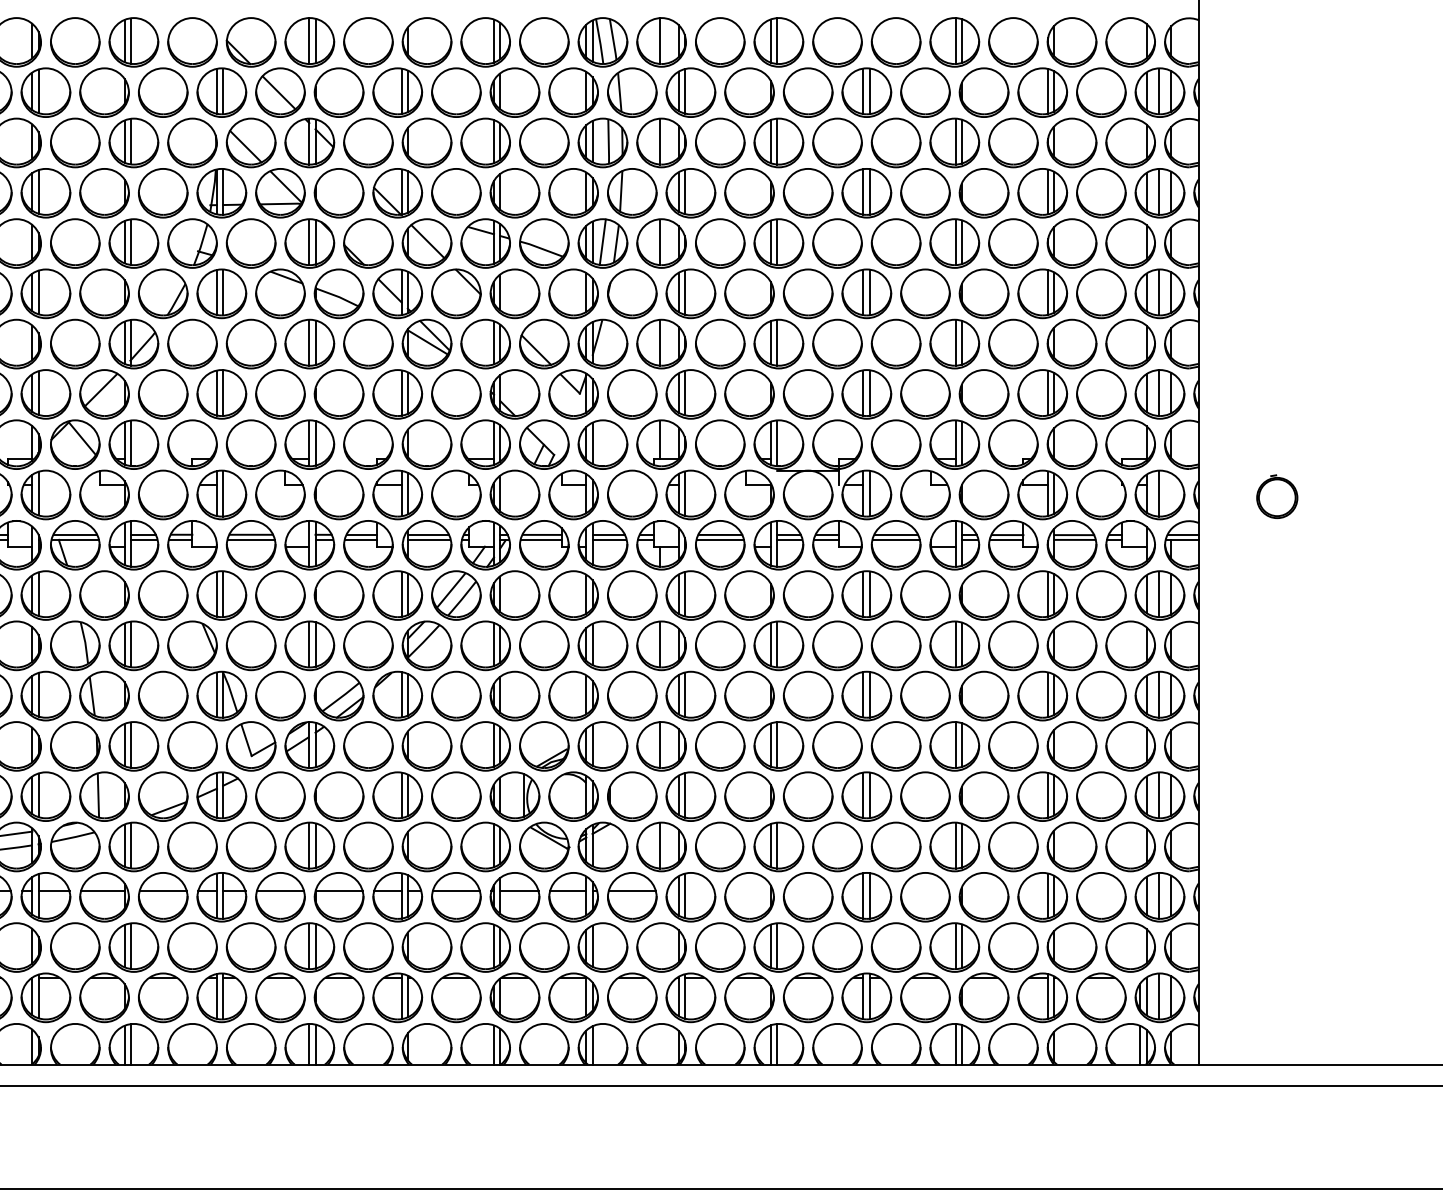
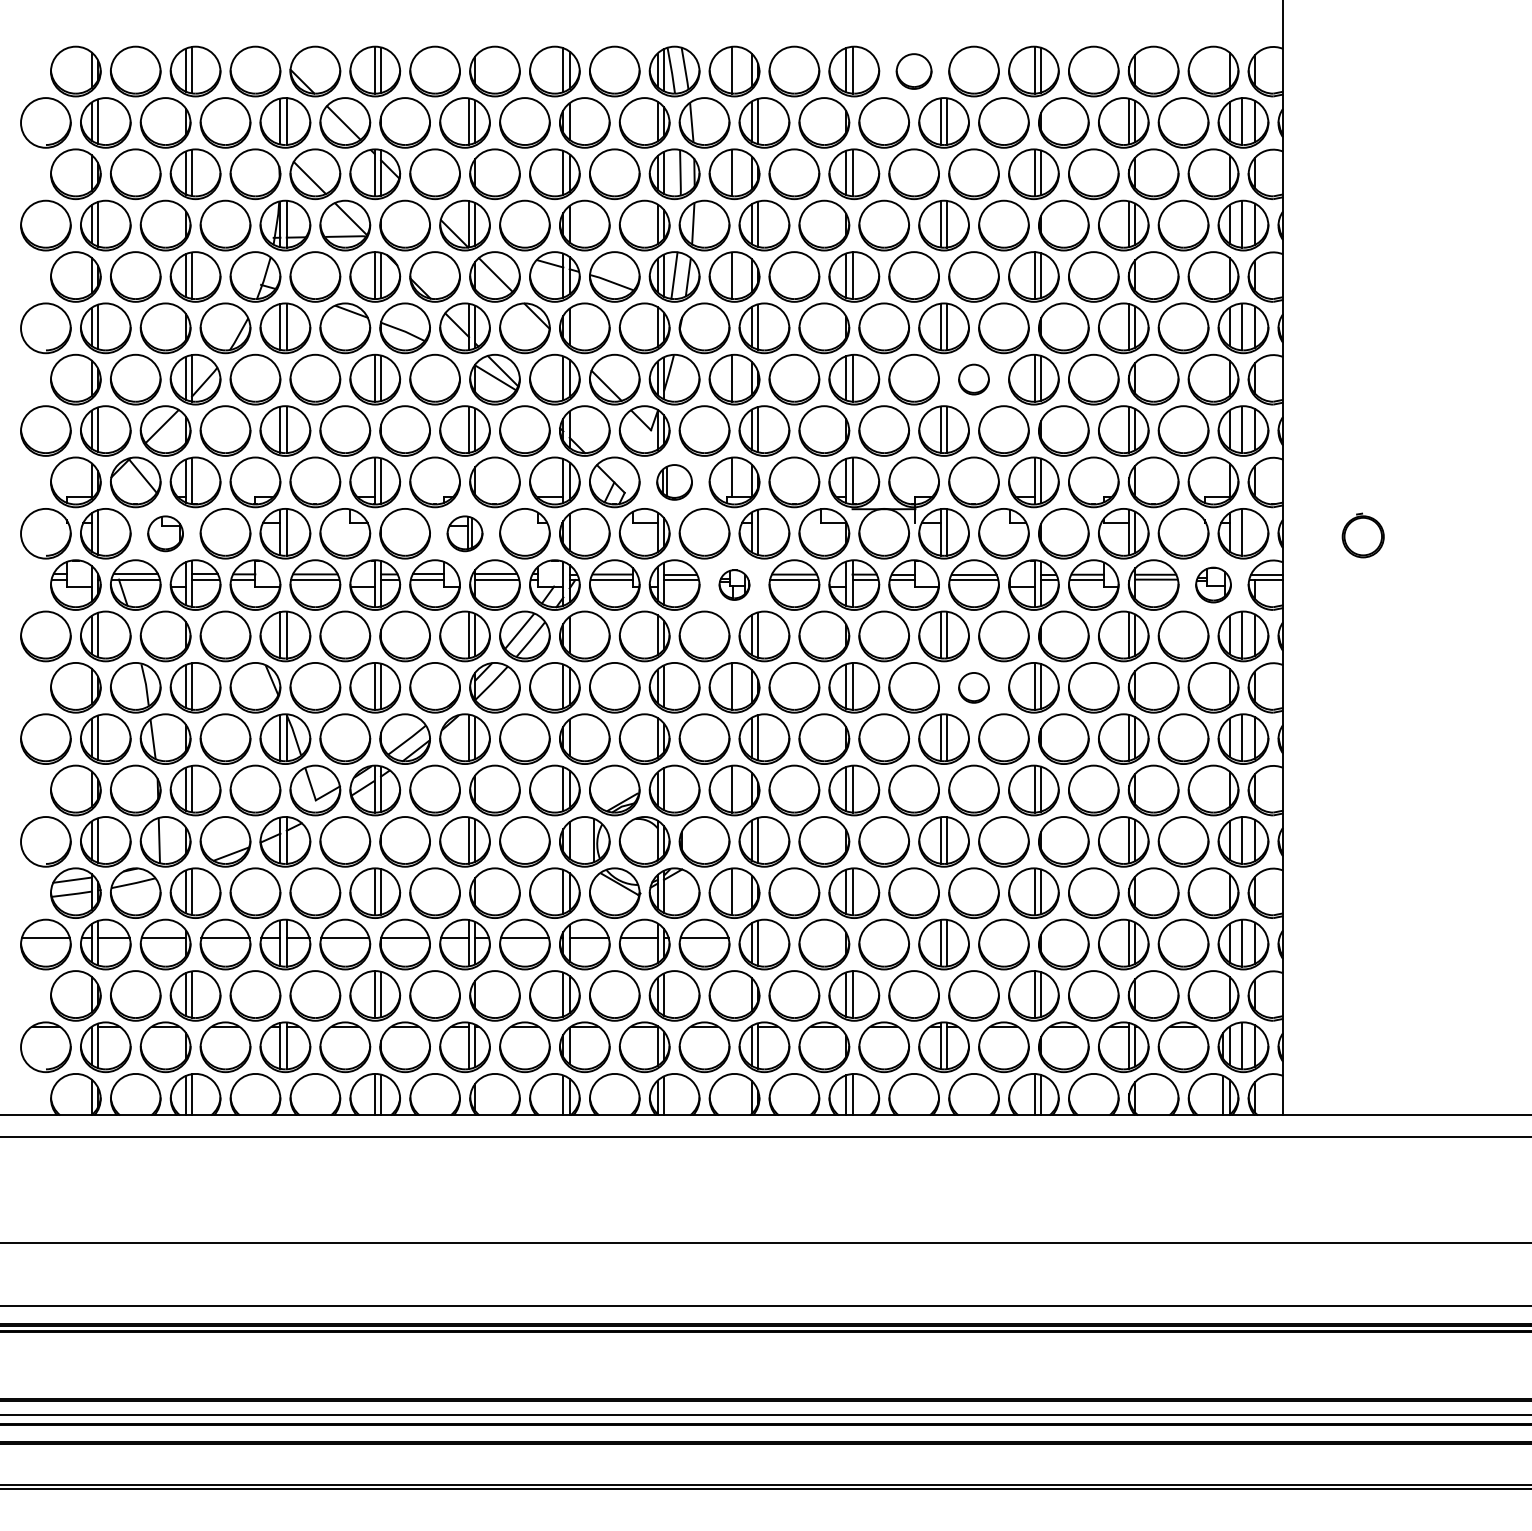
part: (836, 42) -> (913, 71), size x0.7
part: (895, 343) -> (973, 379), size x0.6
part: (602, 444) -> (674, 482), size x0.7
part: (104, 494) -> (165, 533), size x0.7
part: (397, 494) -> (464, 533), size x0.7
part: (661, 544) -> (734, 584), size x0.6
part: (1130, 544) -> (1213, 584), size x0.7
part: (895, 645) -> (973, 687), size x0.6

